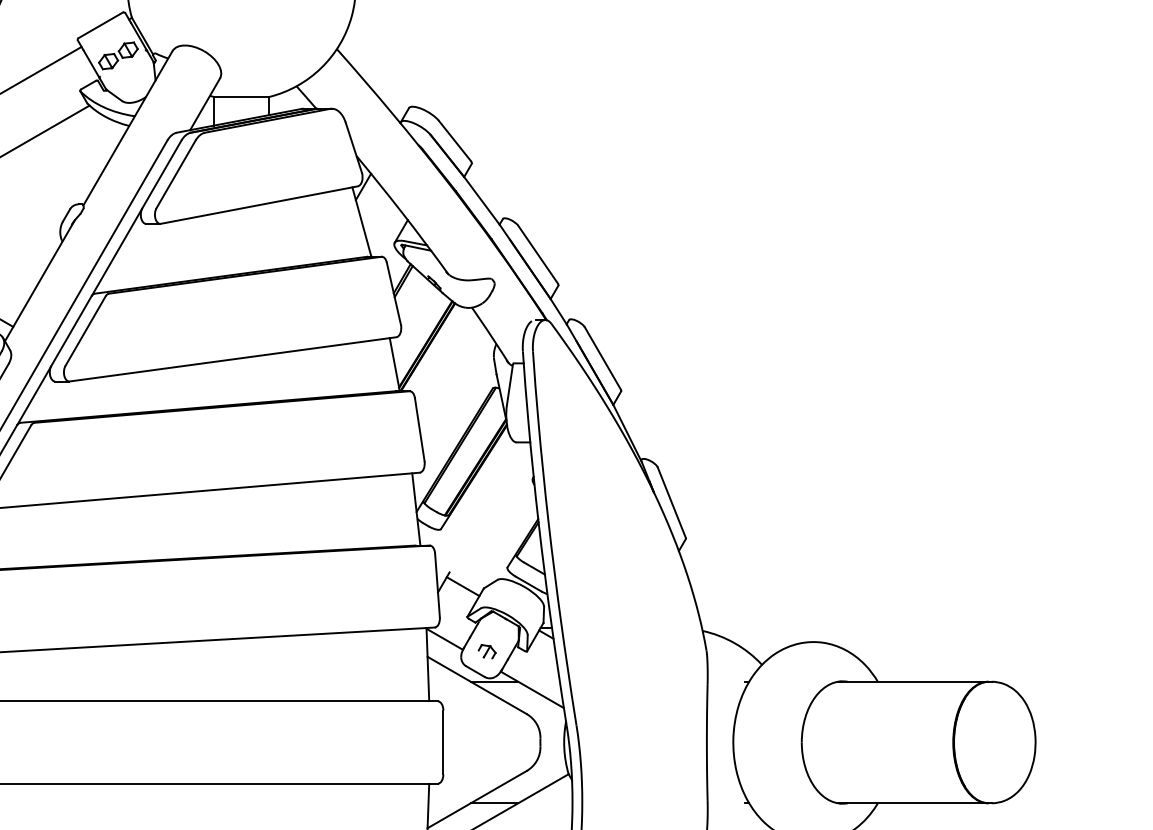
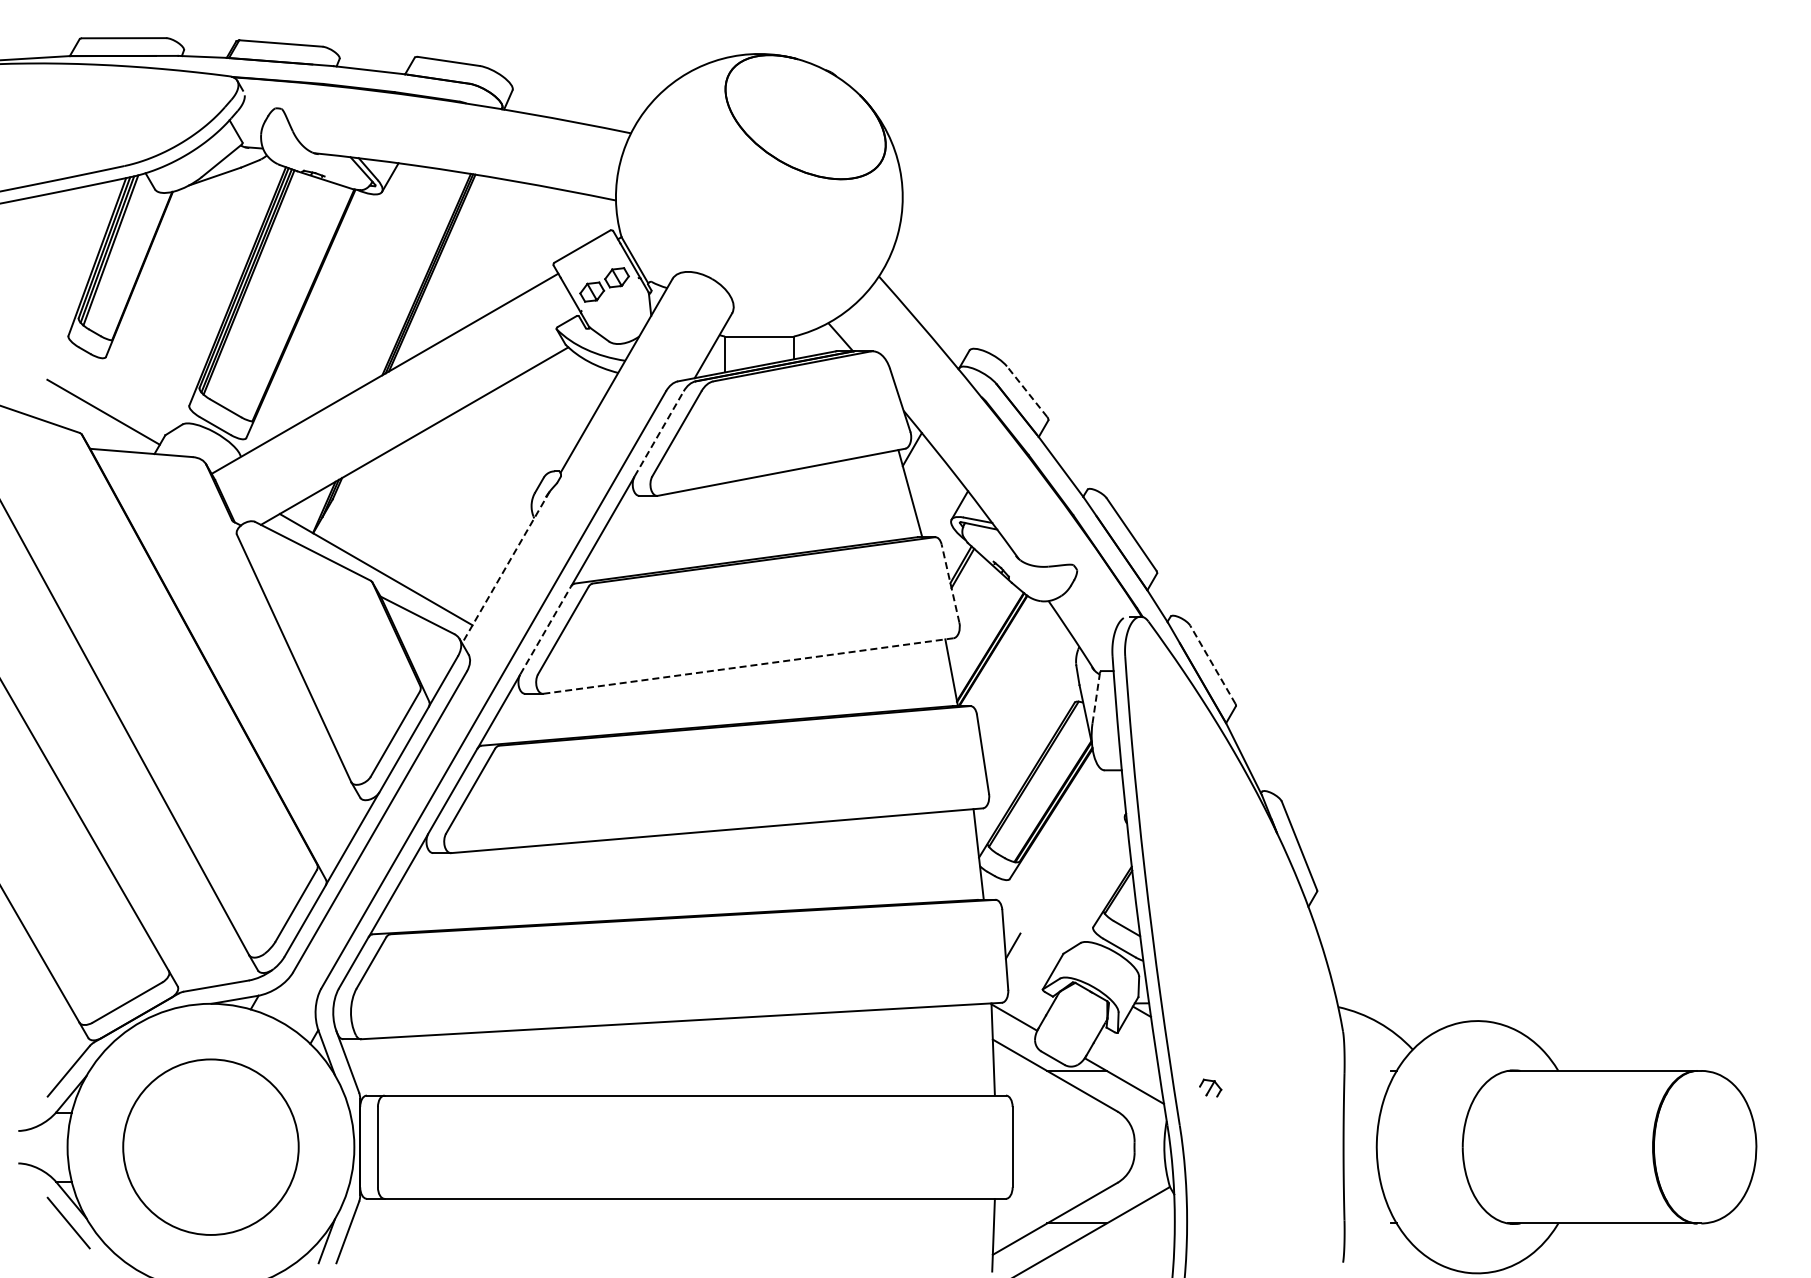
line: (454, 140) -> (1026, 391), solid -> dashed
line: (162, 174) -> (659, 433), solid -> dashed
line: (39, 280) -> (505, 567), solid -> dashed
line: (393, 293) -> (950, 583), solid -> dashed
line: (71, 331) -> (545, 630), solid -> dashed
line: (233, 358) -> (749, 665), solid -> dashed
line: (602, 358) -> (1212, 664), solid -> dashed
line: (510, 384) -> (1096, 697), solid -> dashed
line: (462, 586) -> (1036, 951), removed
part: (487, 651) -> (1210, 1087), moved

